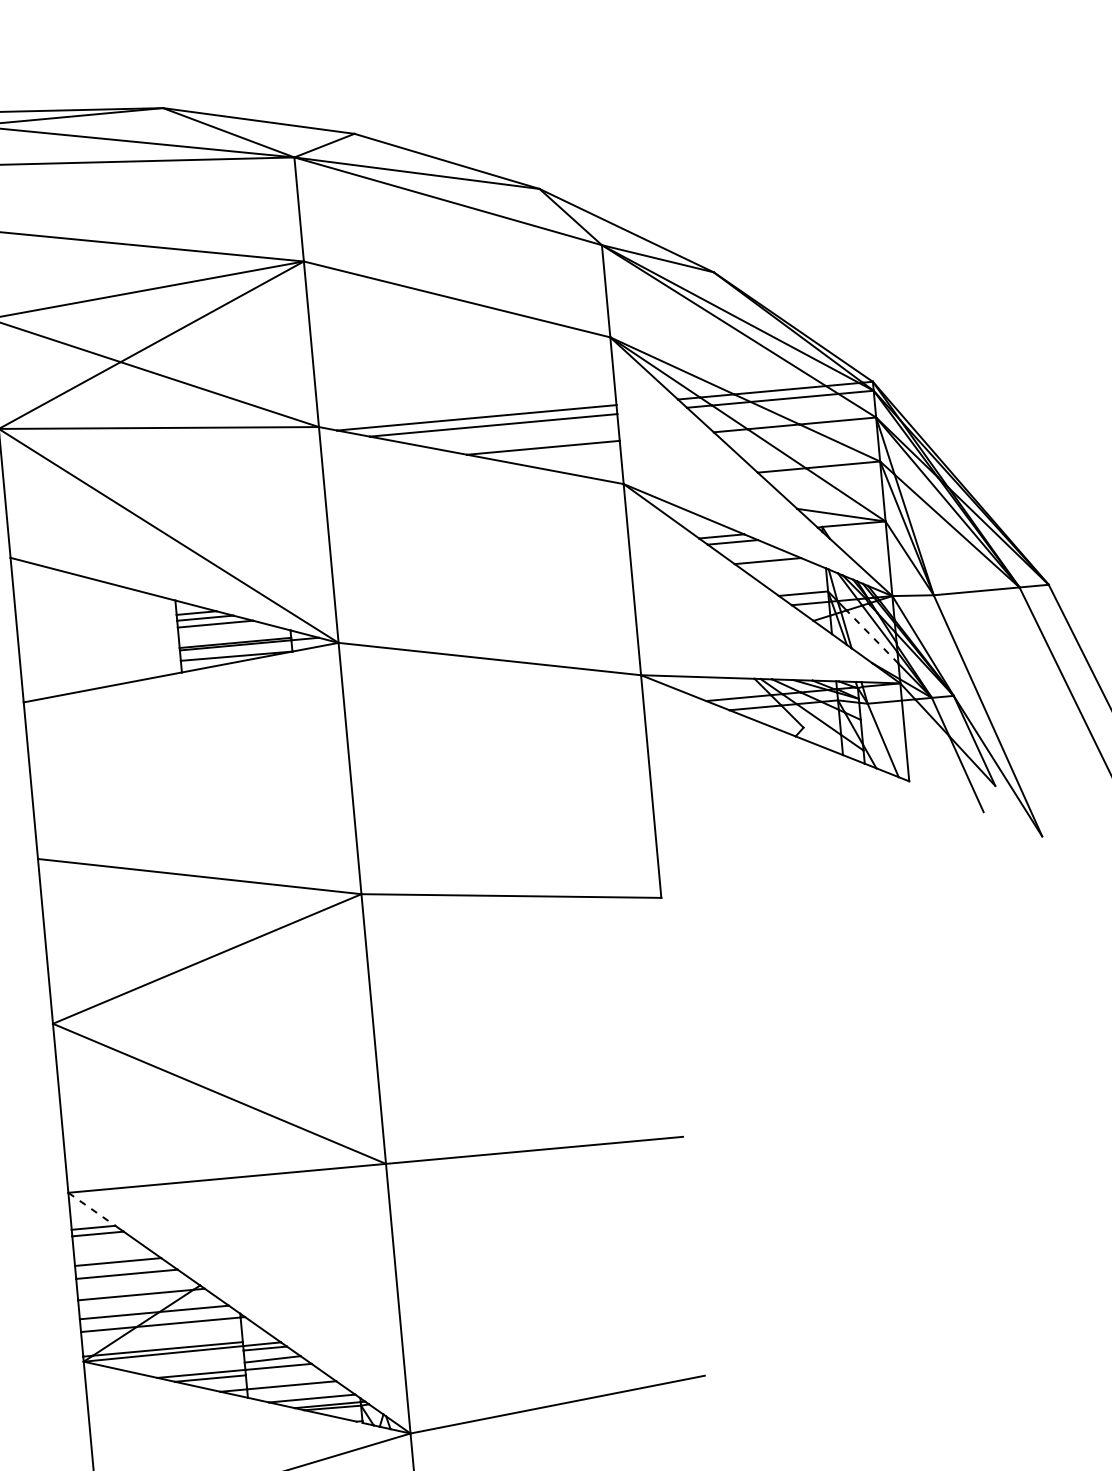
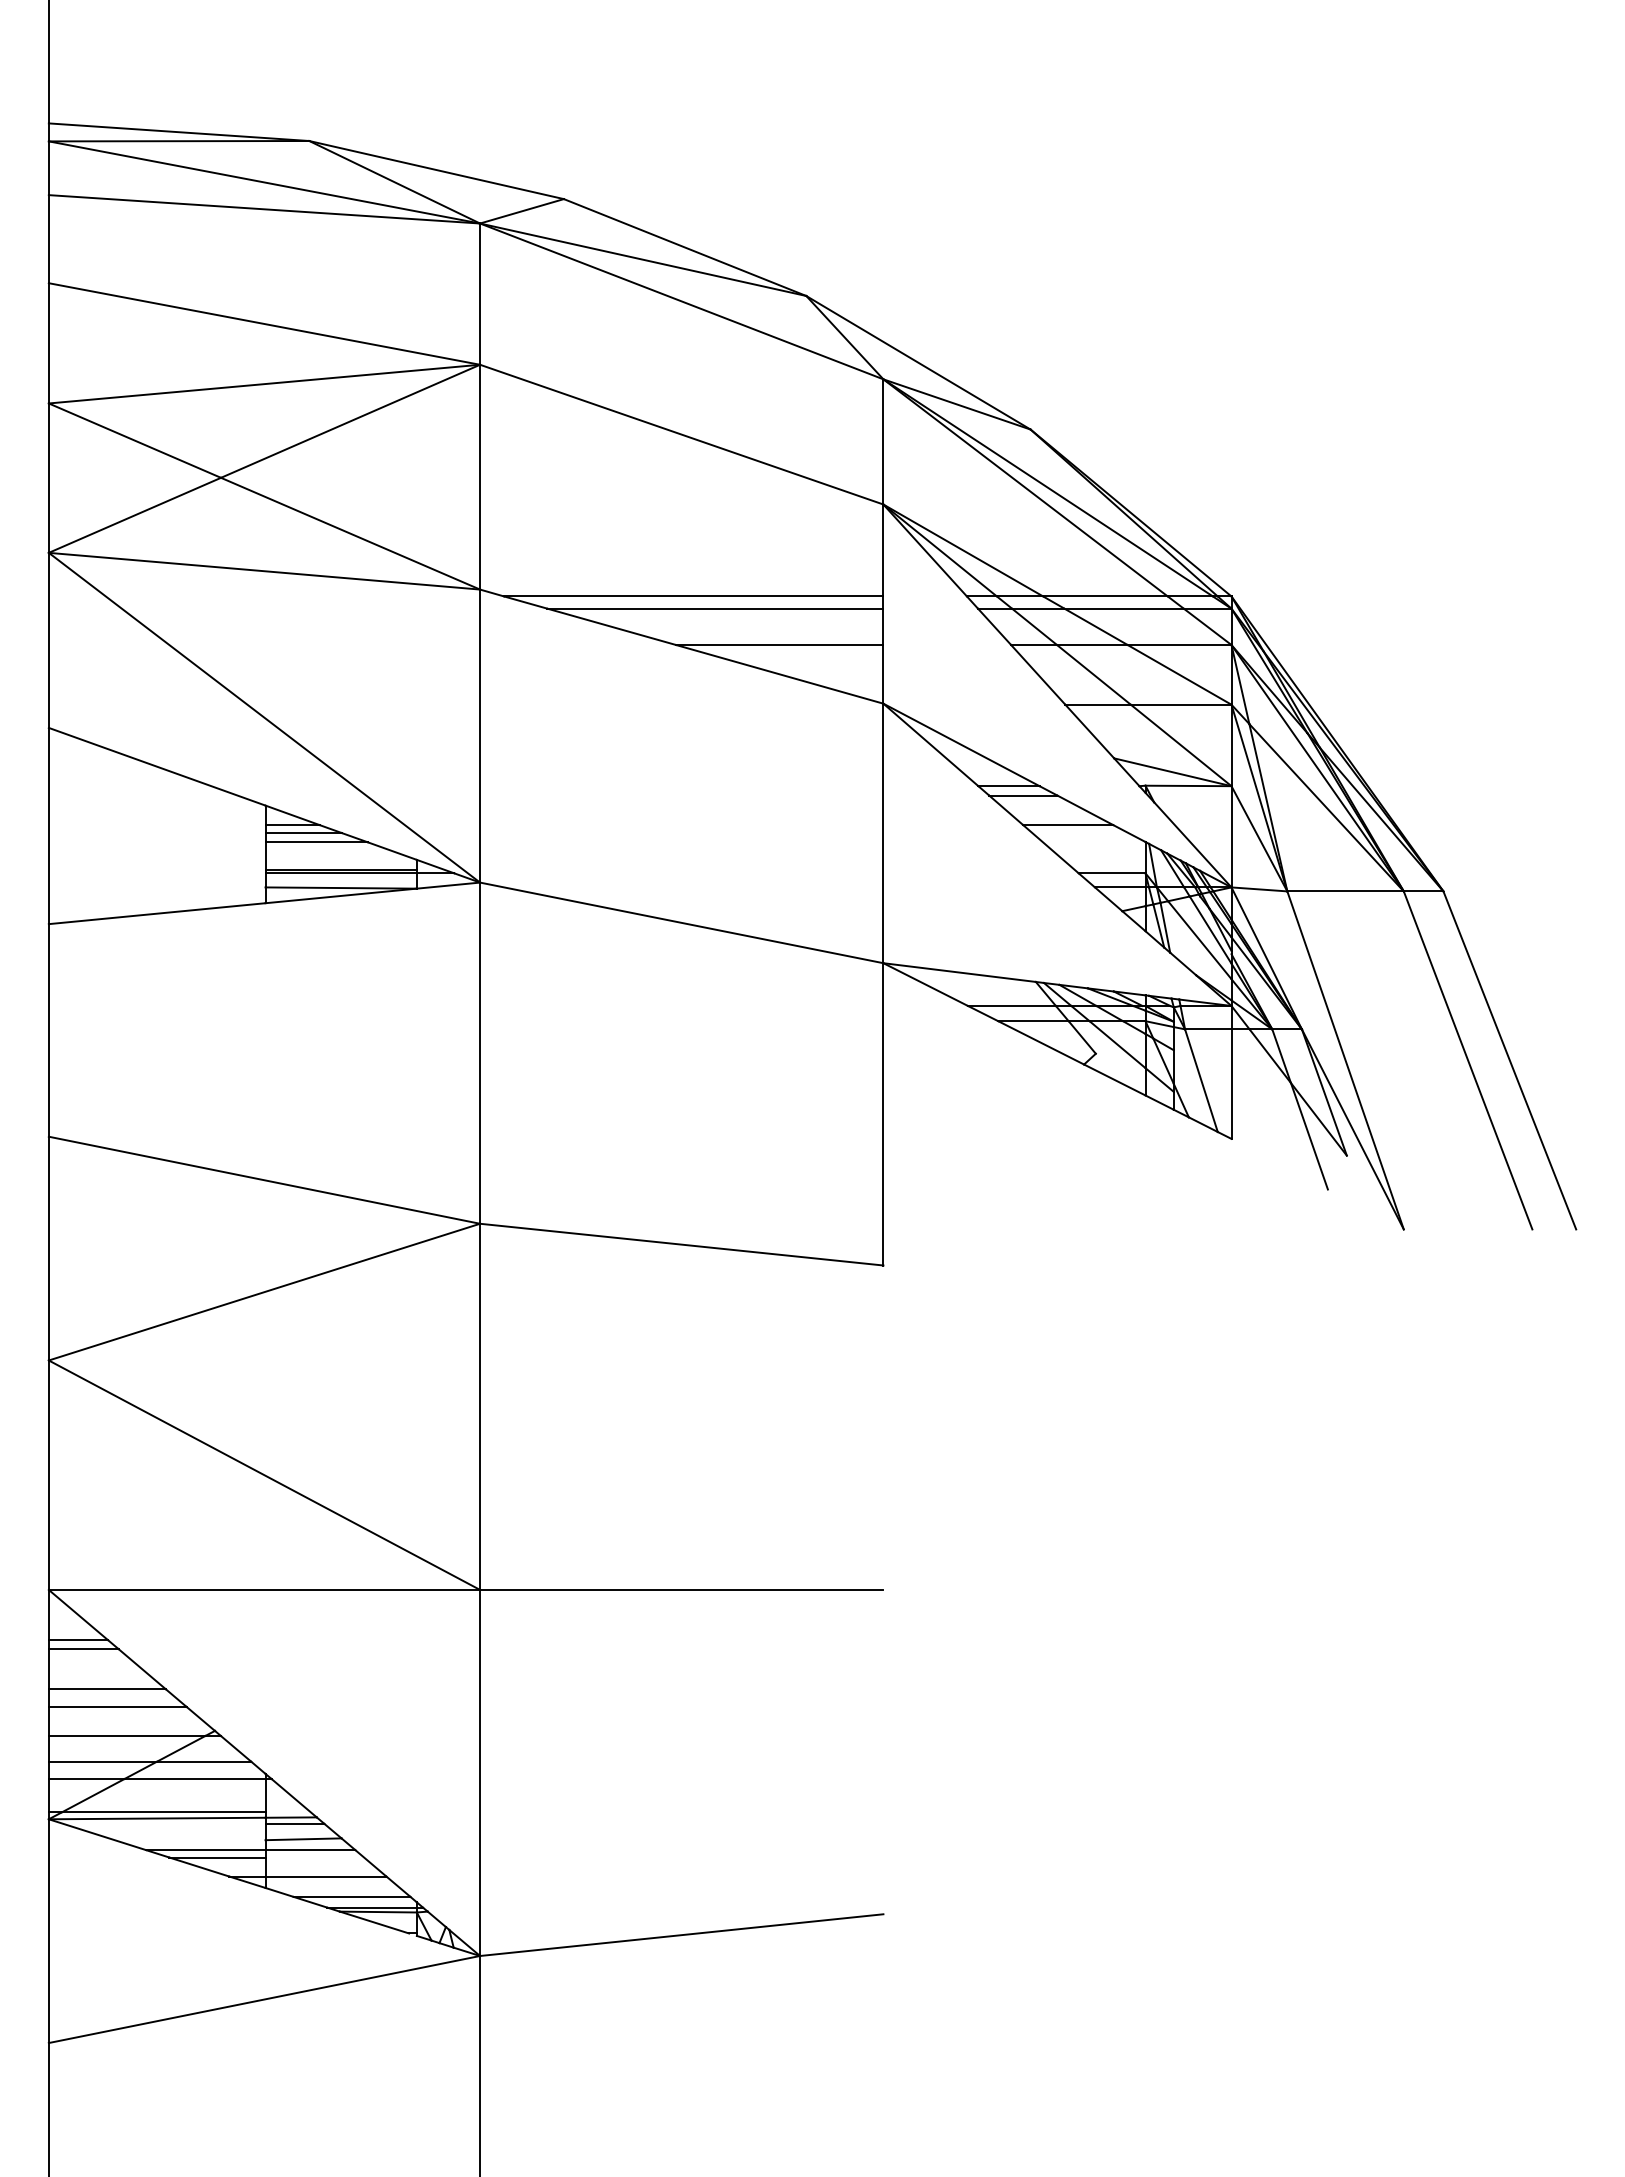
line: (872, 636) -> (1199, 939), dashed -> solid
line: (91, 1209) -> (78, 1615), dashed -> solid

